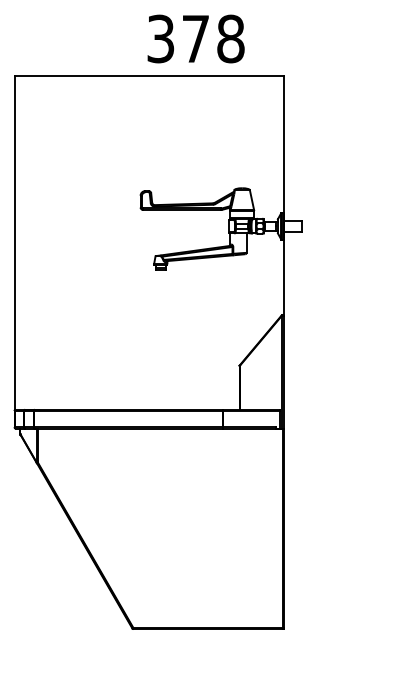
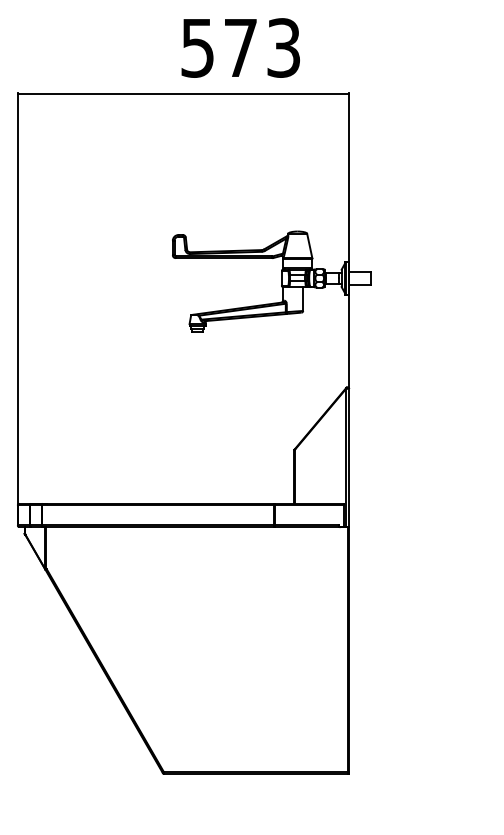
text: (195, 38) -> (240, 47), 378 -> 573

